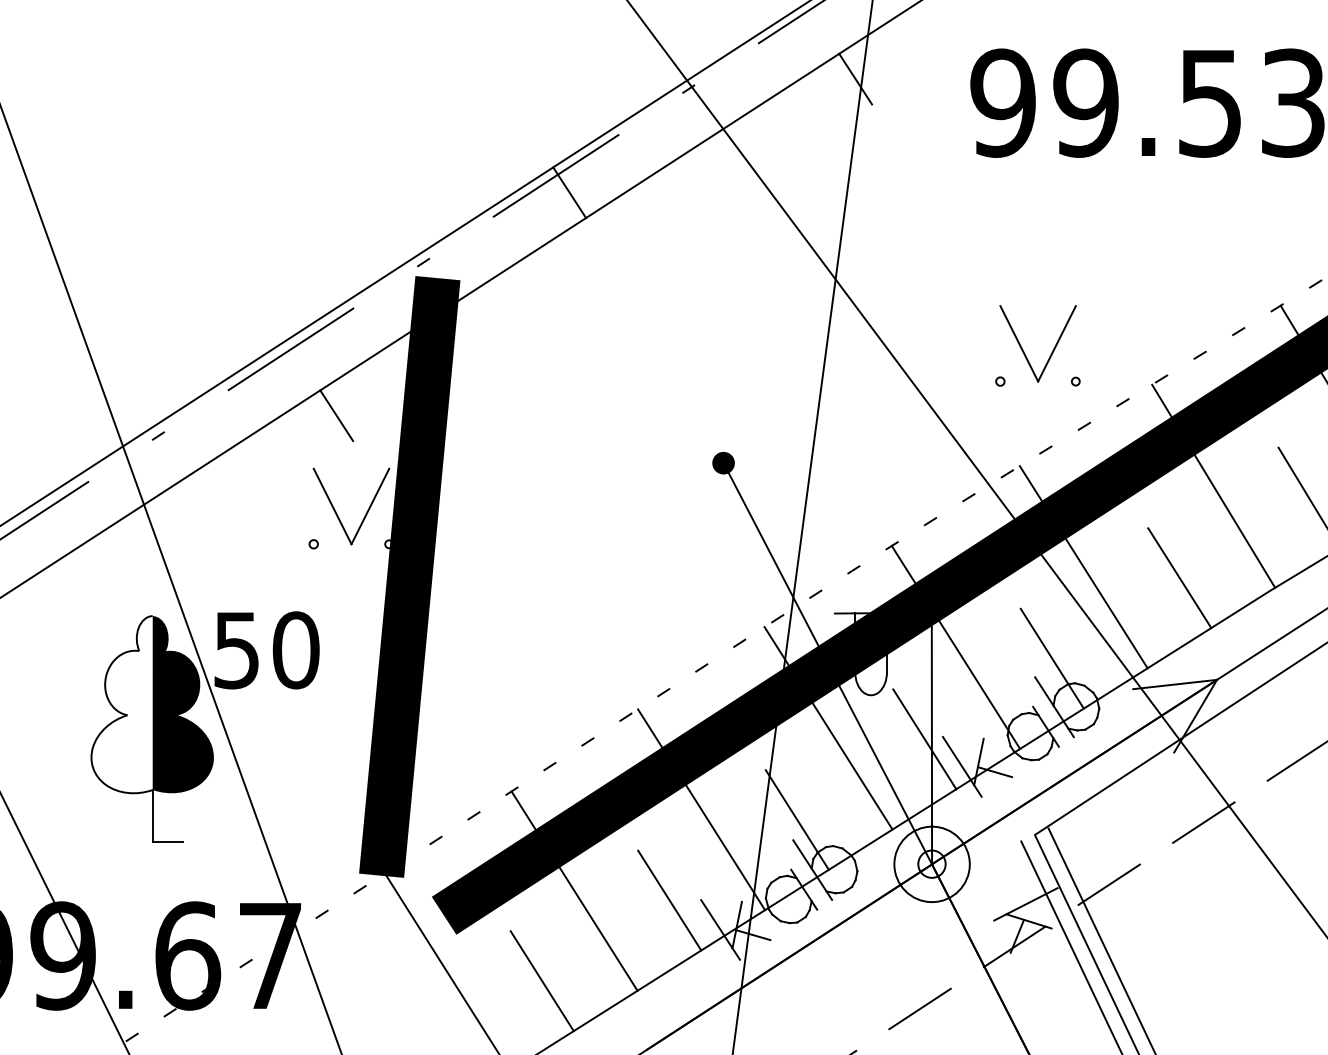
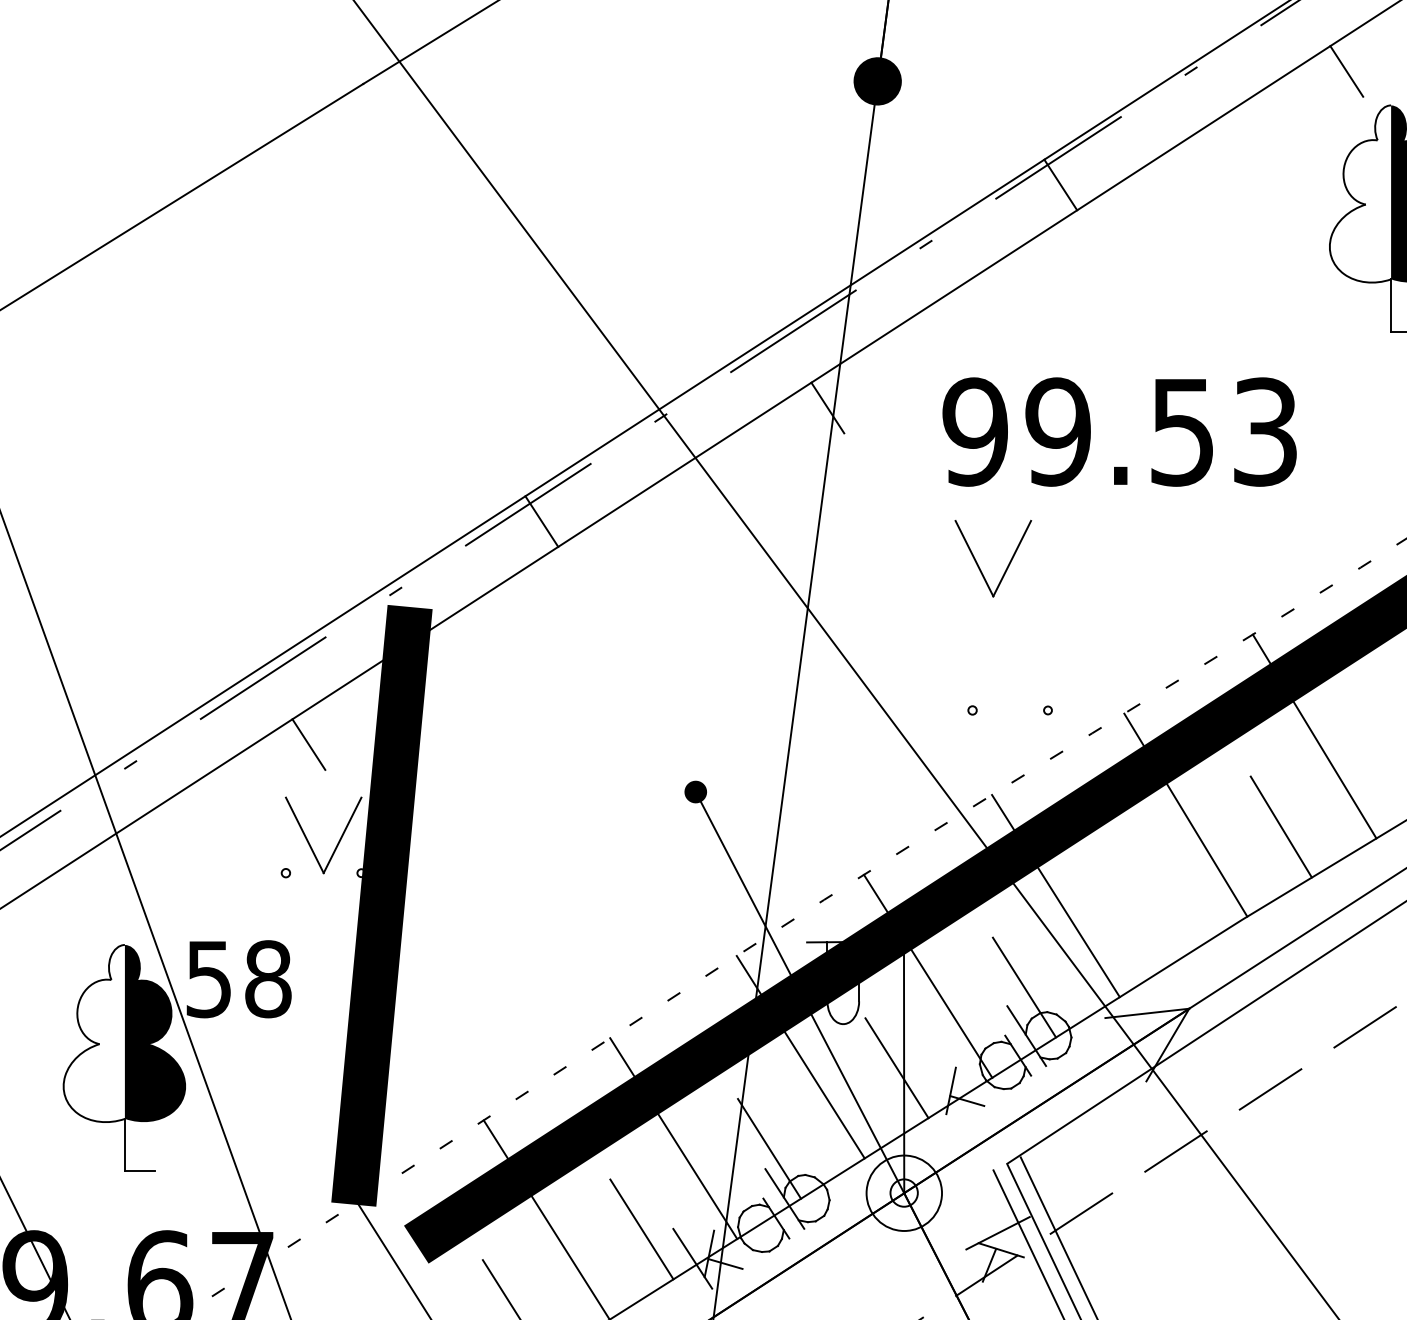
part: (1052, 350) -> (1007, 565), moved
line: (1179, 577) -> (1151, 906), removed
text: (296, 650) -> (268, 979), 50 -> 58
line: (962, 766) -> (934, 1095), removed

